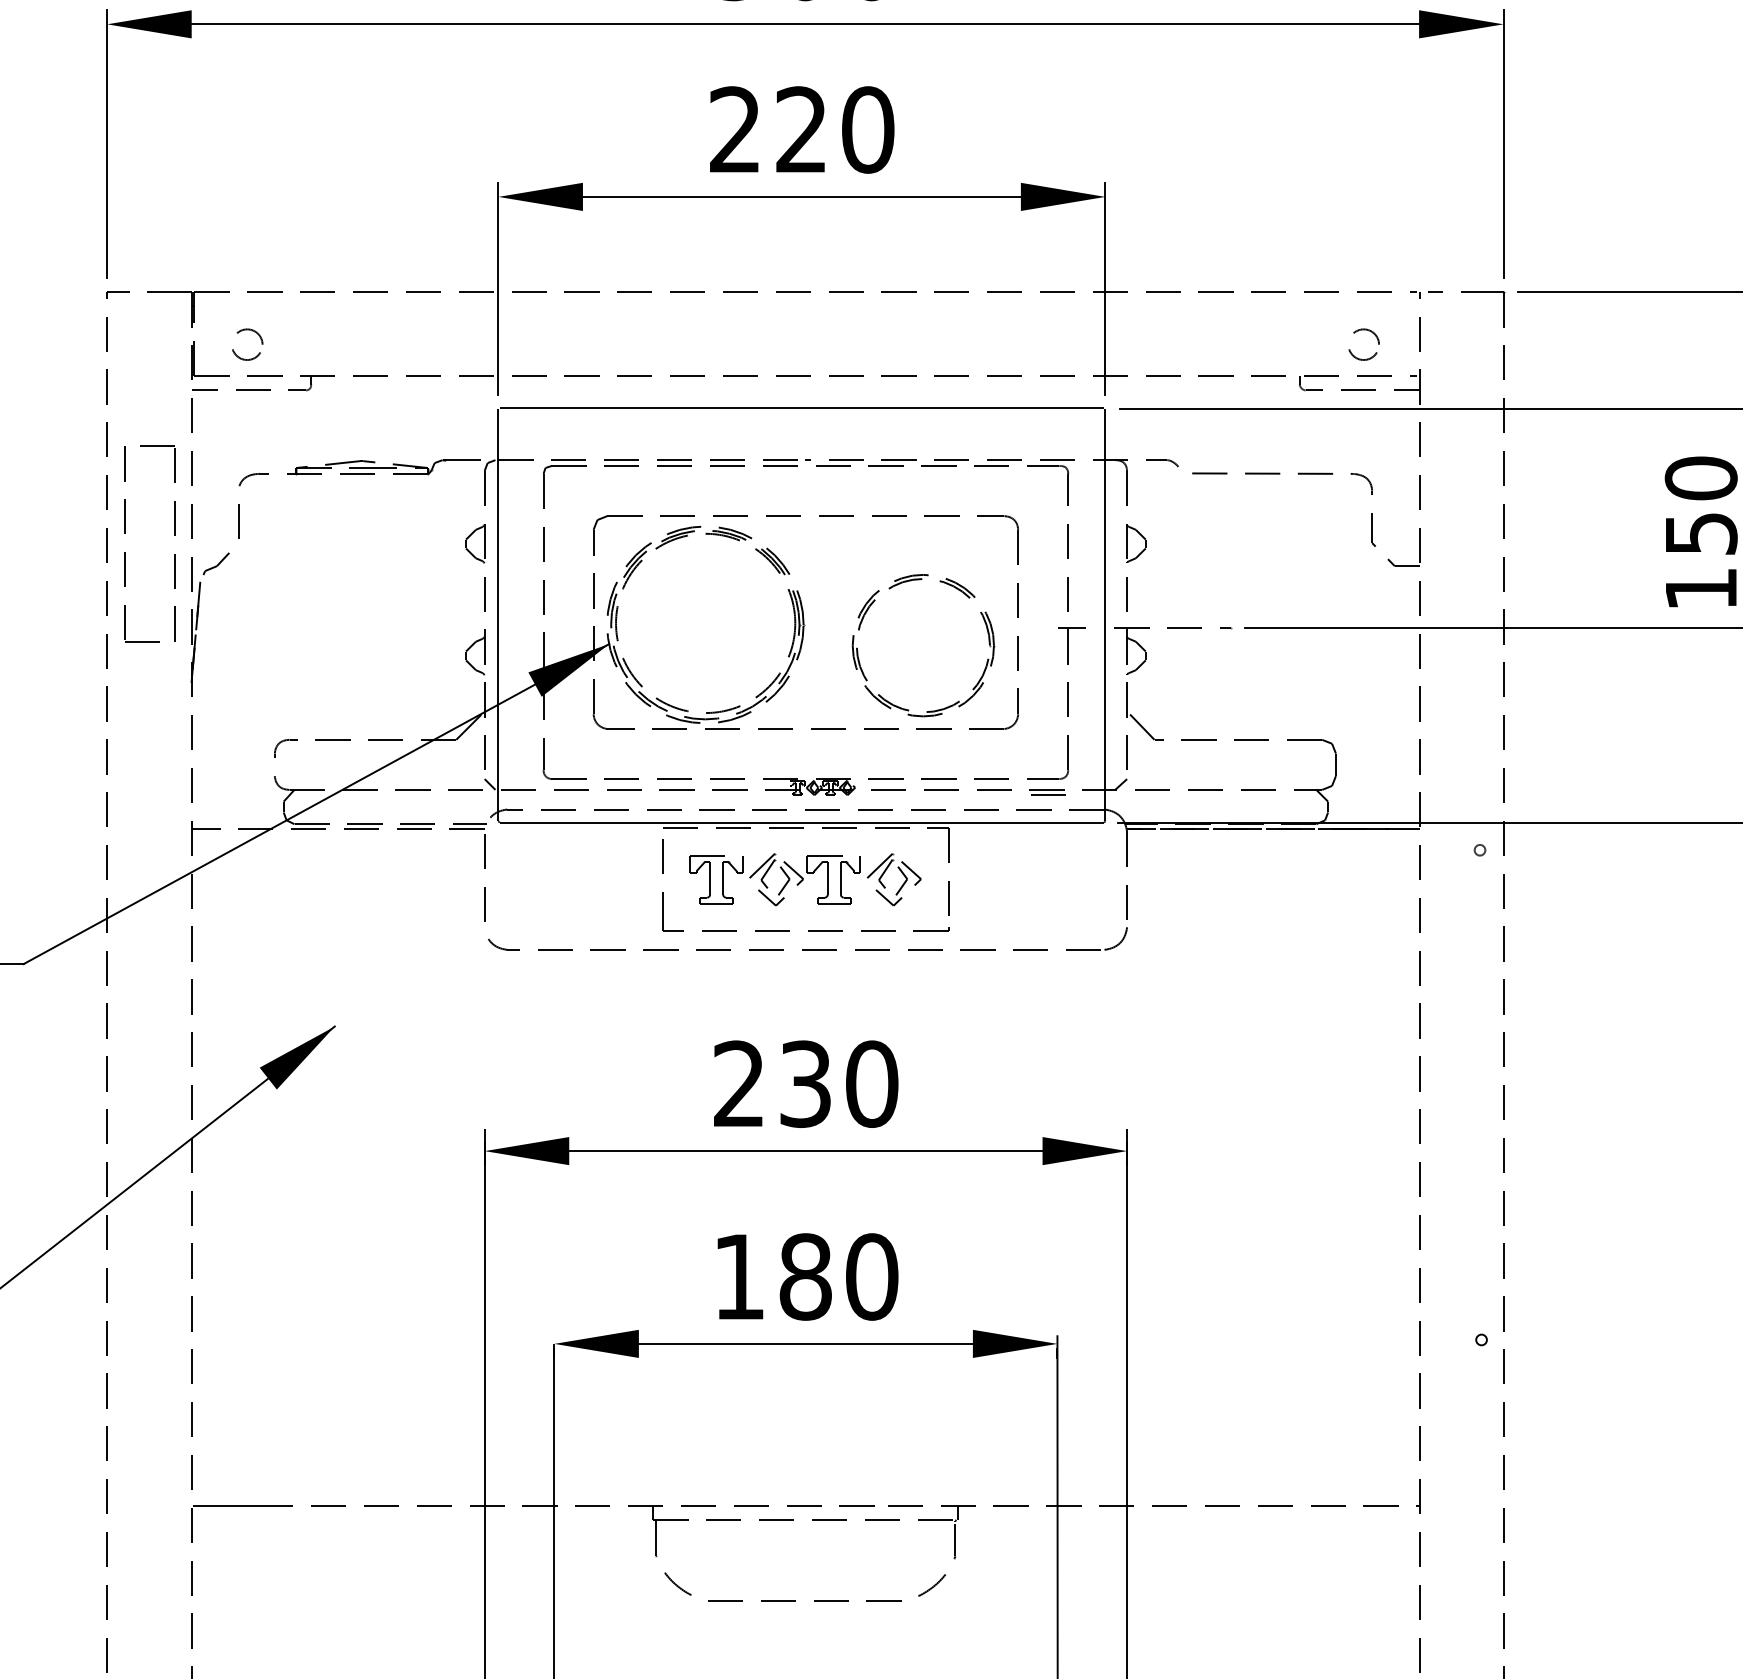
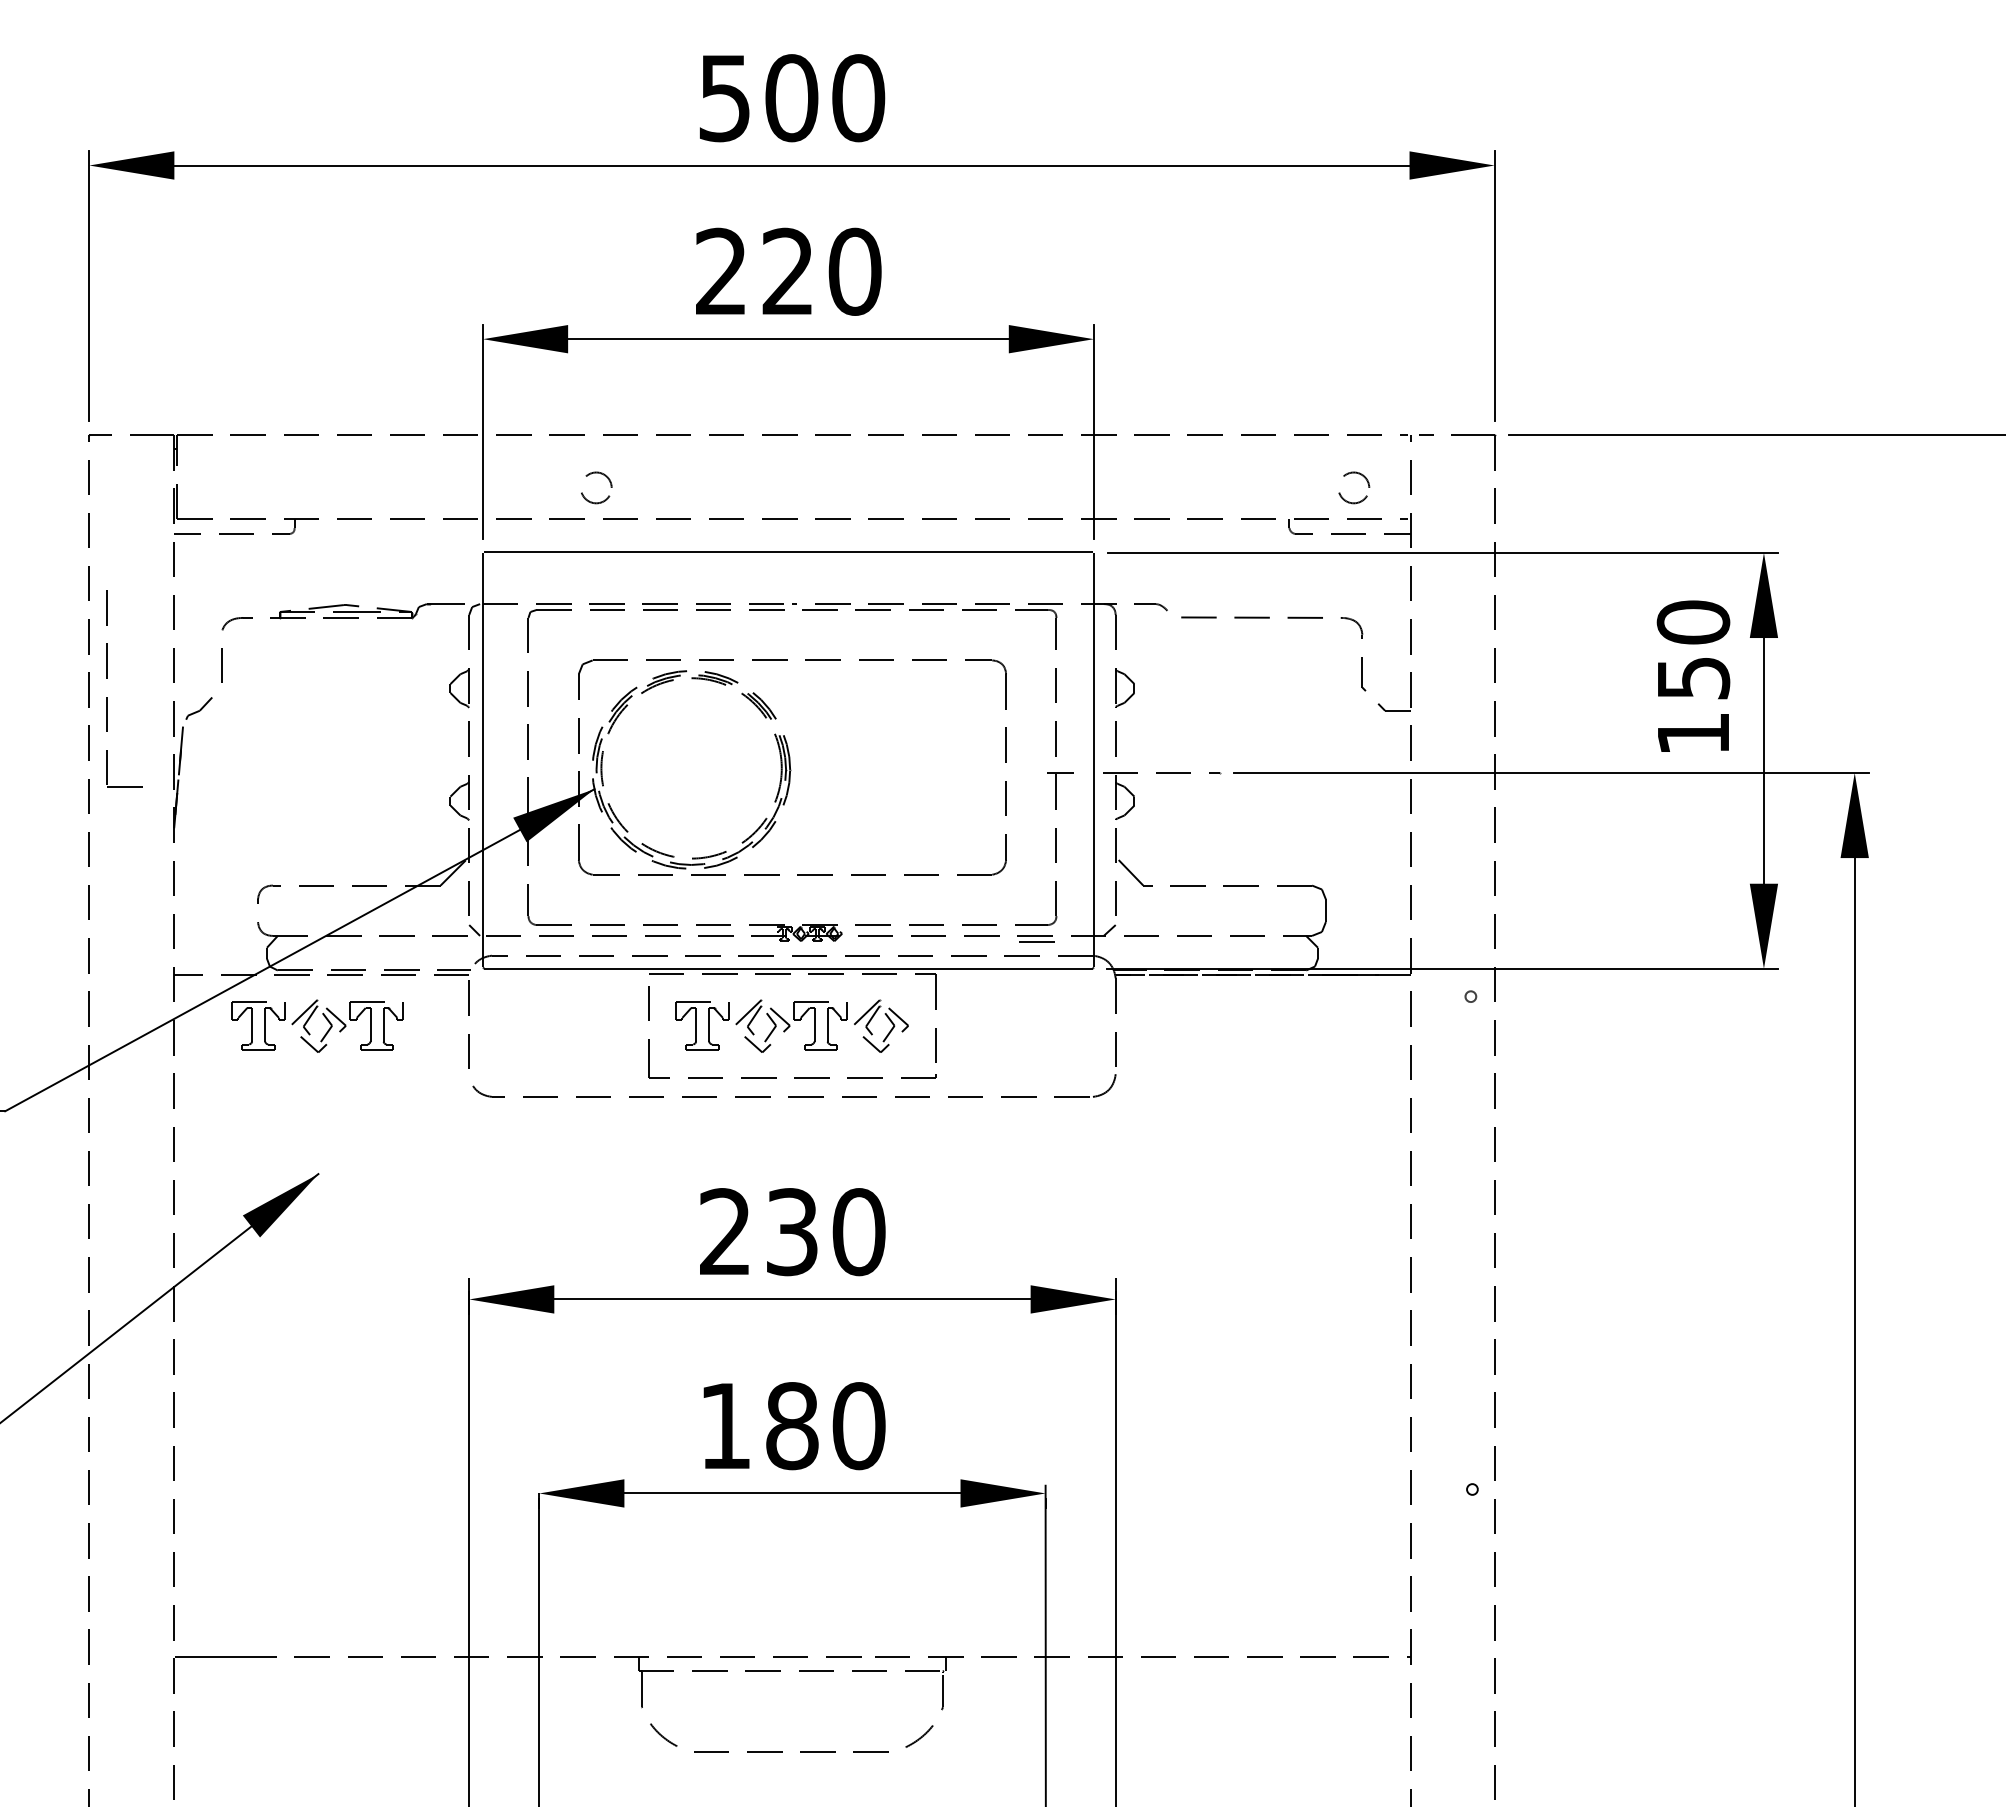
part: (240, 332) -> (589, 475), moved
part: (173, 535) -> (156, 679), removed
part: (873, 603) -> (860, 748), removed
part: (324, 874) -> (308, 1021), added

